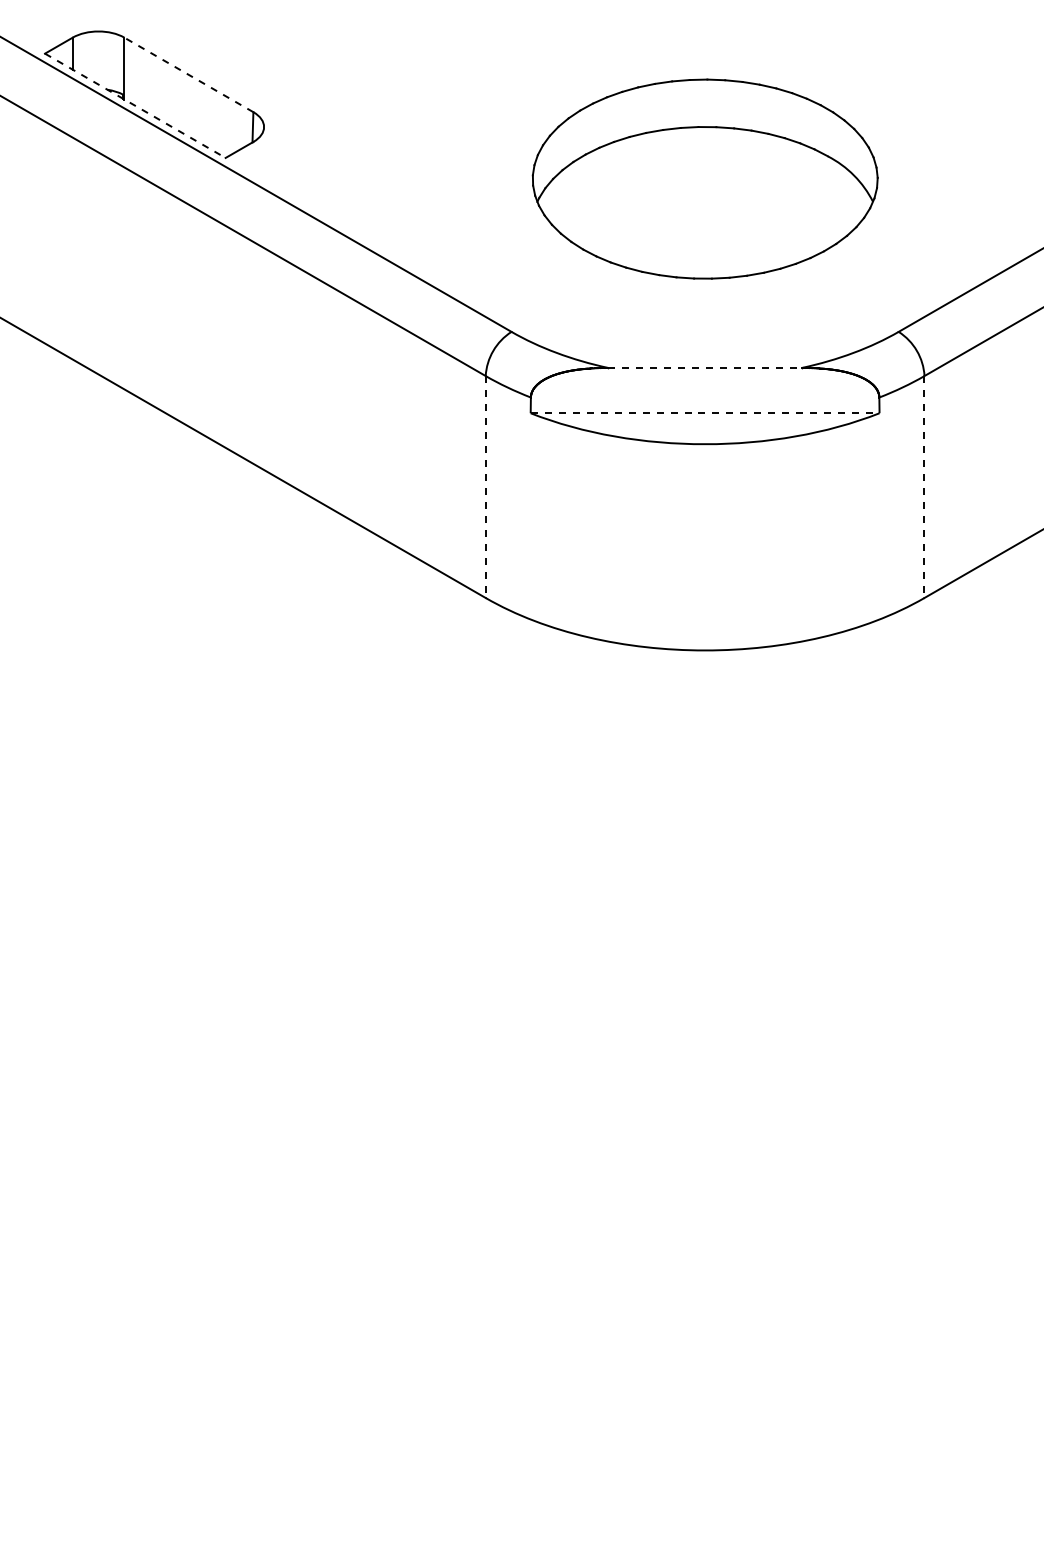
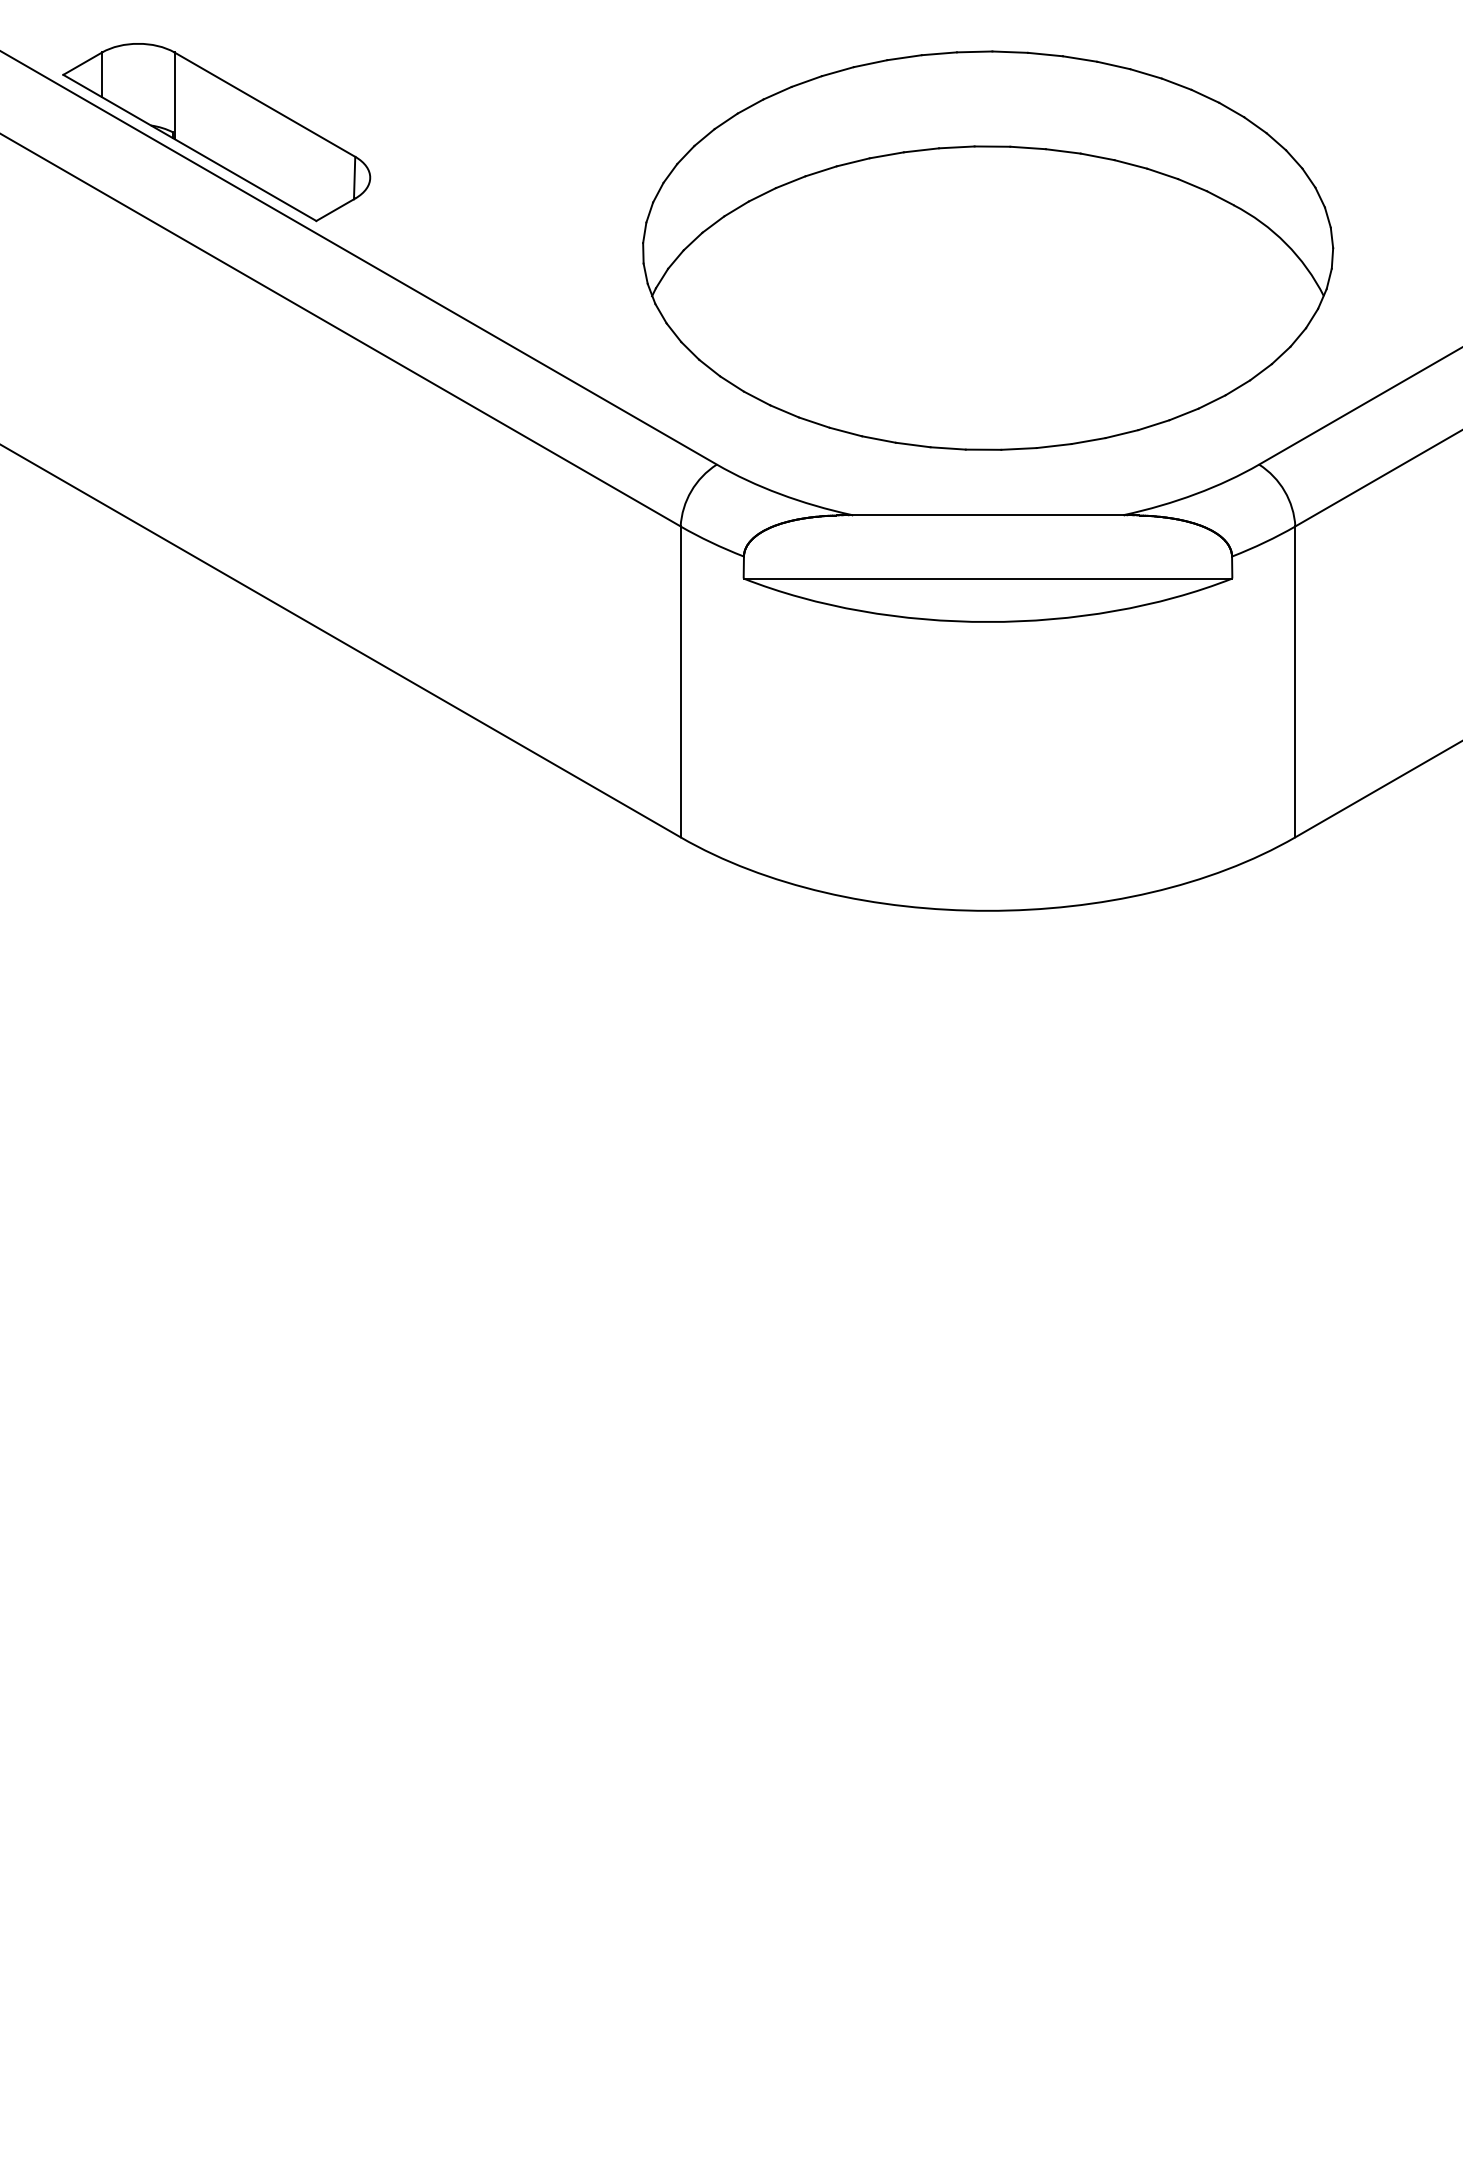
line: (188, 74) -> (264, 104), dashed -> solid
line: (135, 106) -> (190, 148), dashed -> solid
part: (705, 179) -> (988, 250), size x1.43
line: (705, 368) -> (988, 515), dashed -> solid
line: (705, 413) -> (988, 578), dashed -> solid
line: (485, 487) -> (680, 682), dashed -> solid
line: (924, 487) -> (1295, 682), dashed -> solid

